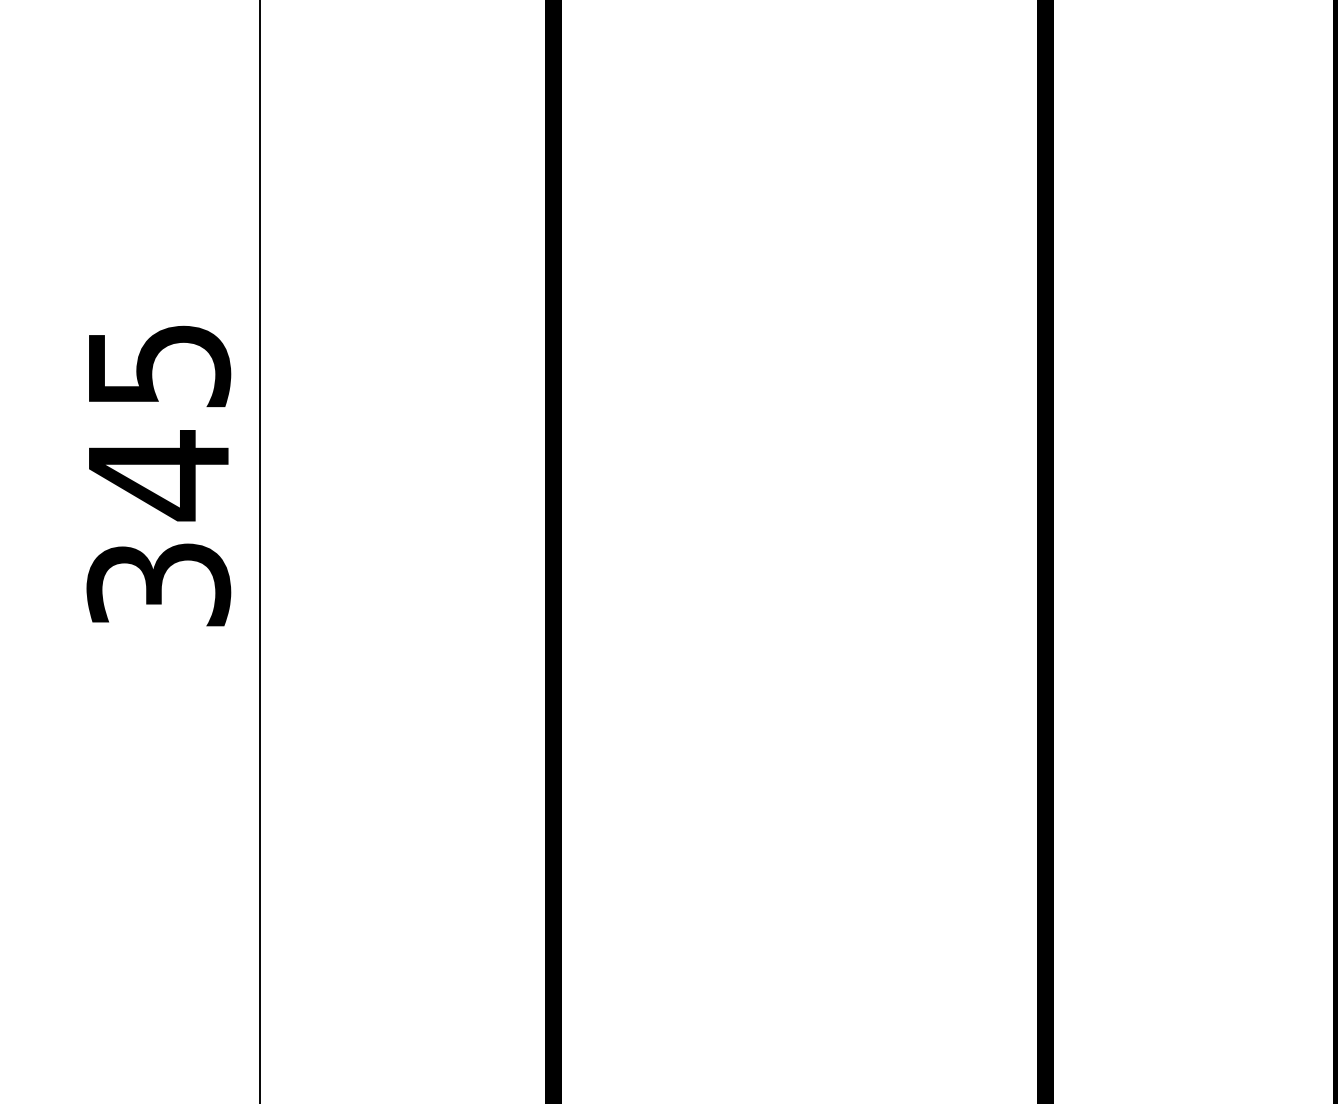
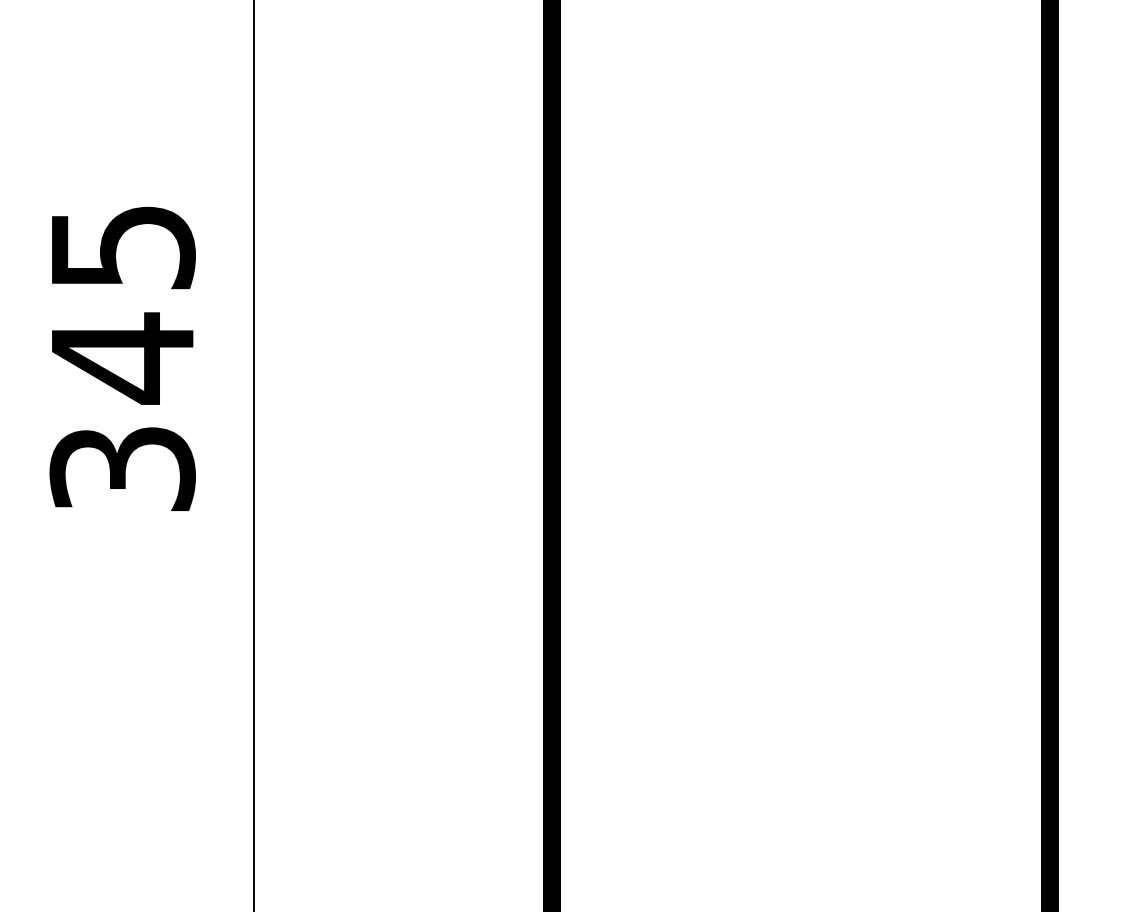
text: (158, 475) -> (122, 358), moved

